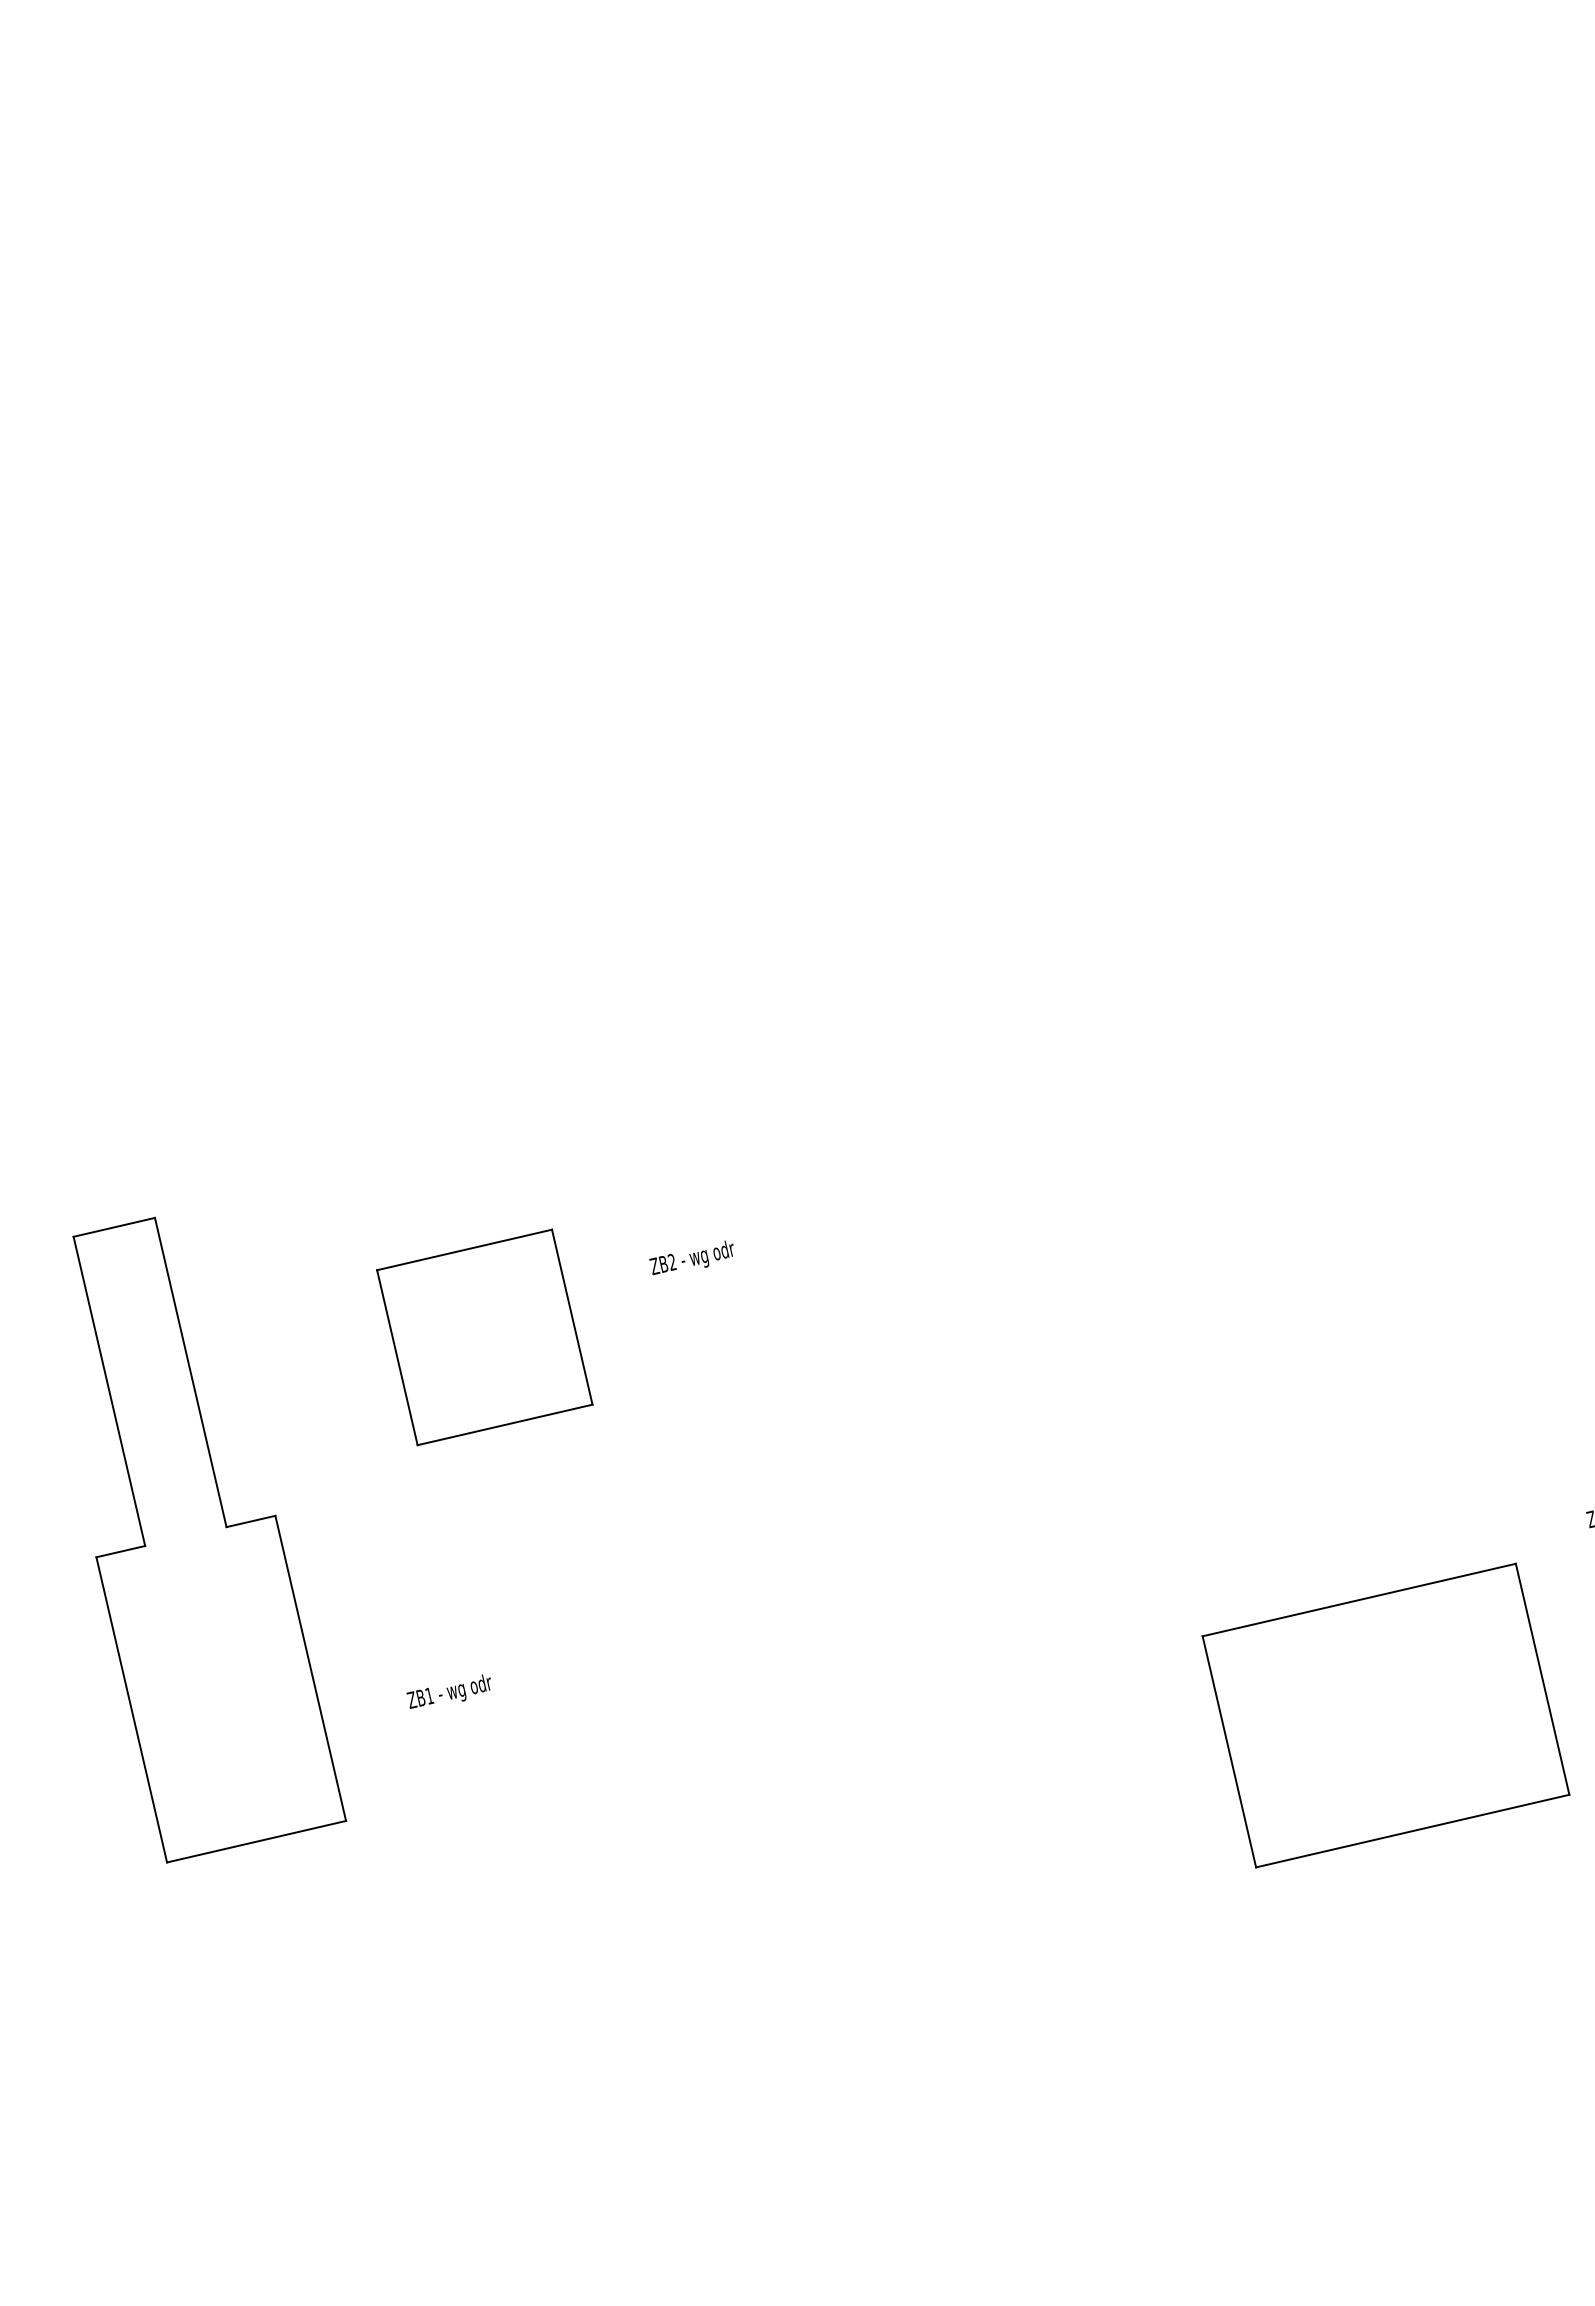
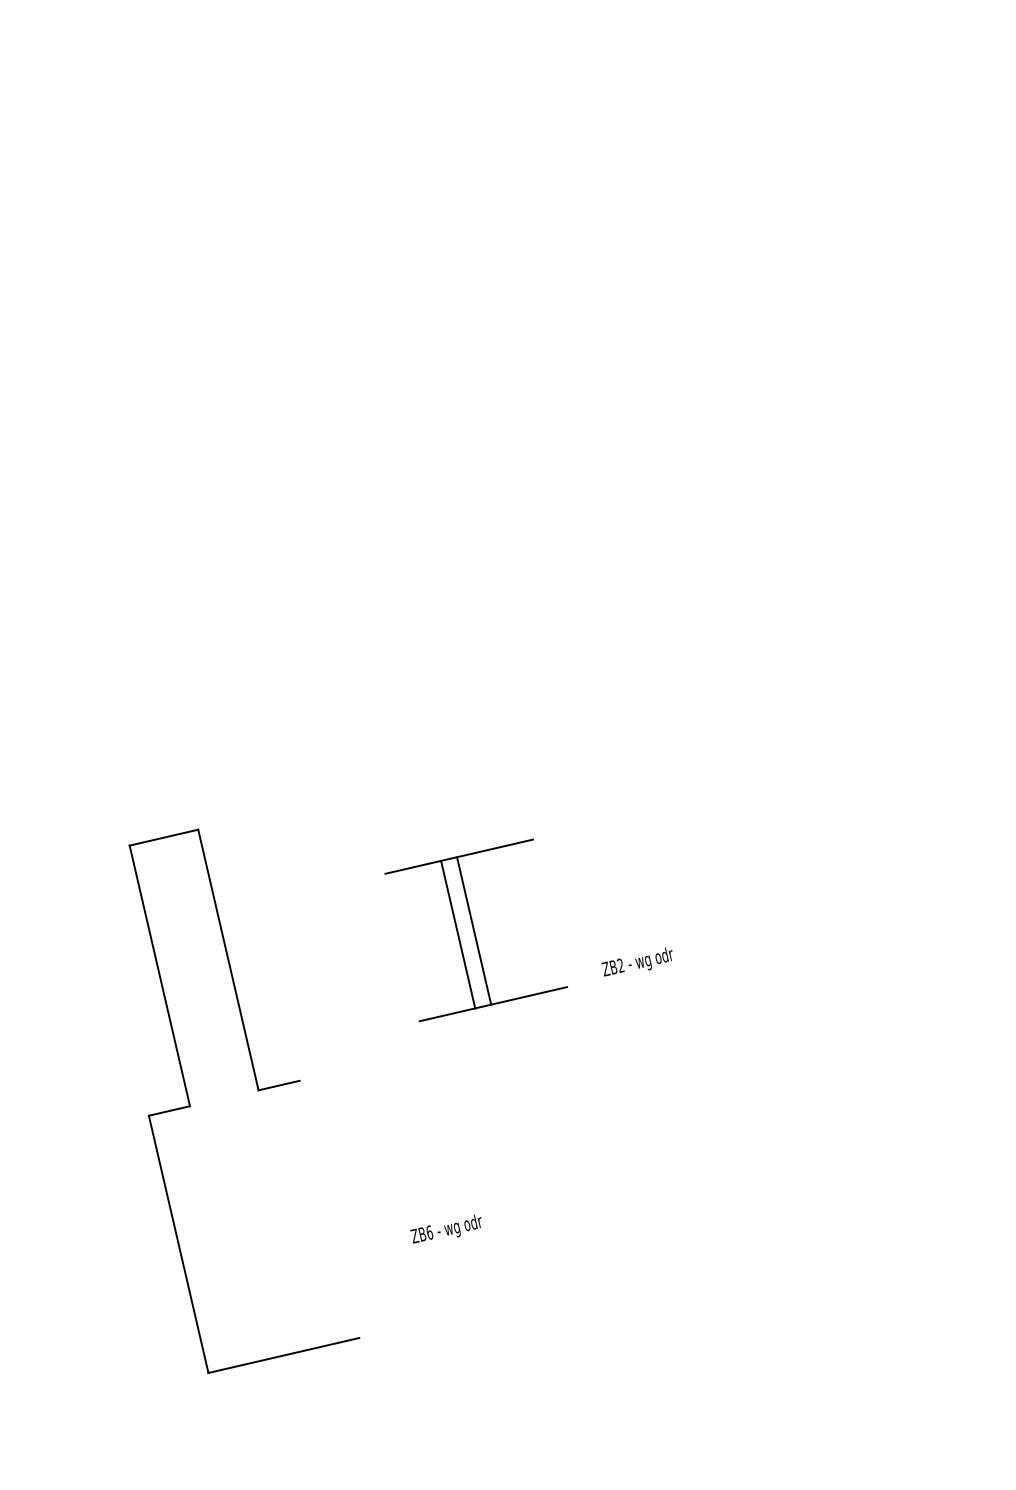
text: (691, 1257) -> (637, 961), moved
line: (572, 1316) -> (474, 930), moved
line: (397, 1357) -> (458, 934), moved
line: (310, 1667) -> (329, 1208), removed
text: (429, 1695) -> (429, 1232), ZB1 -> ZB6

